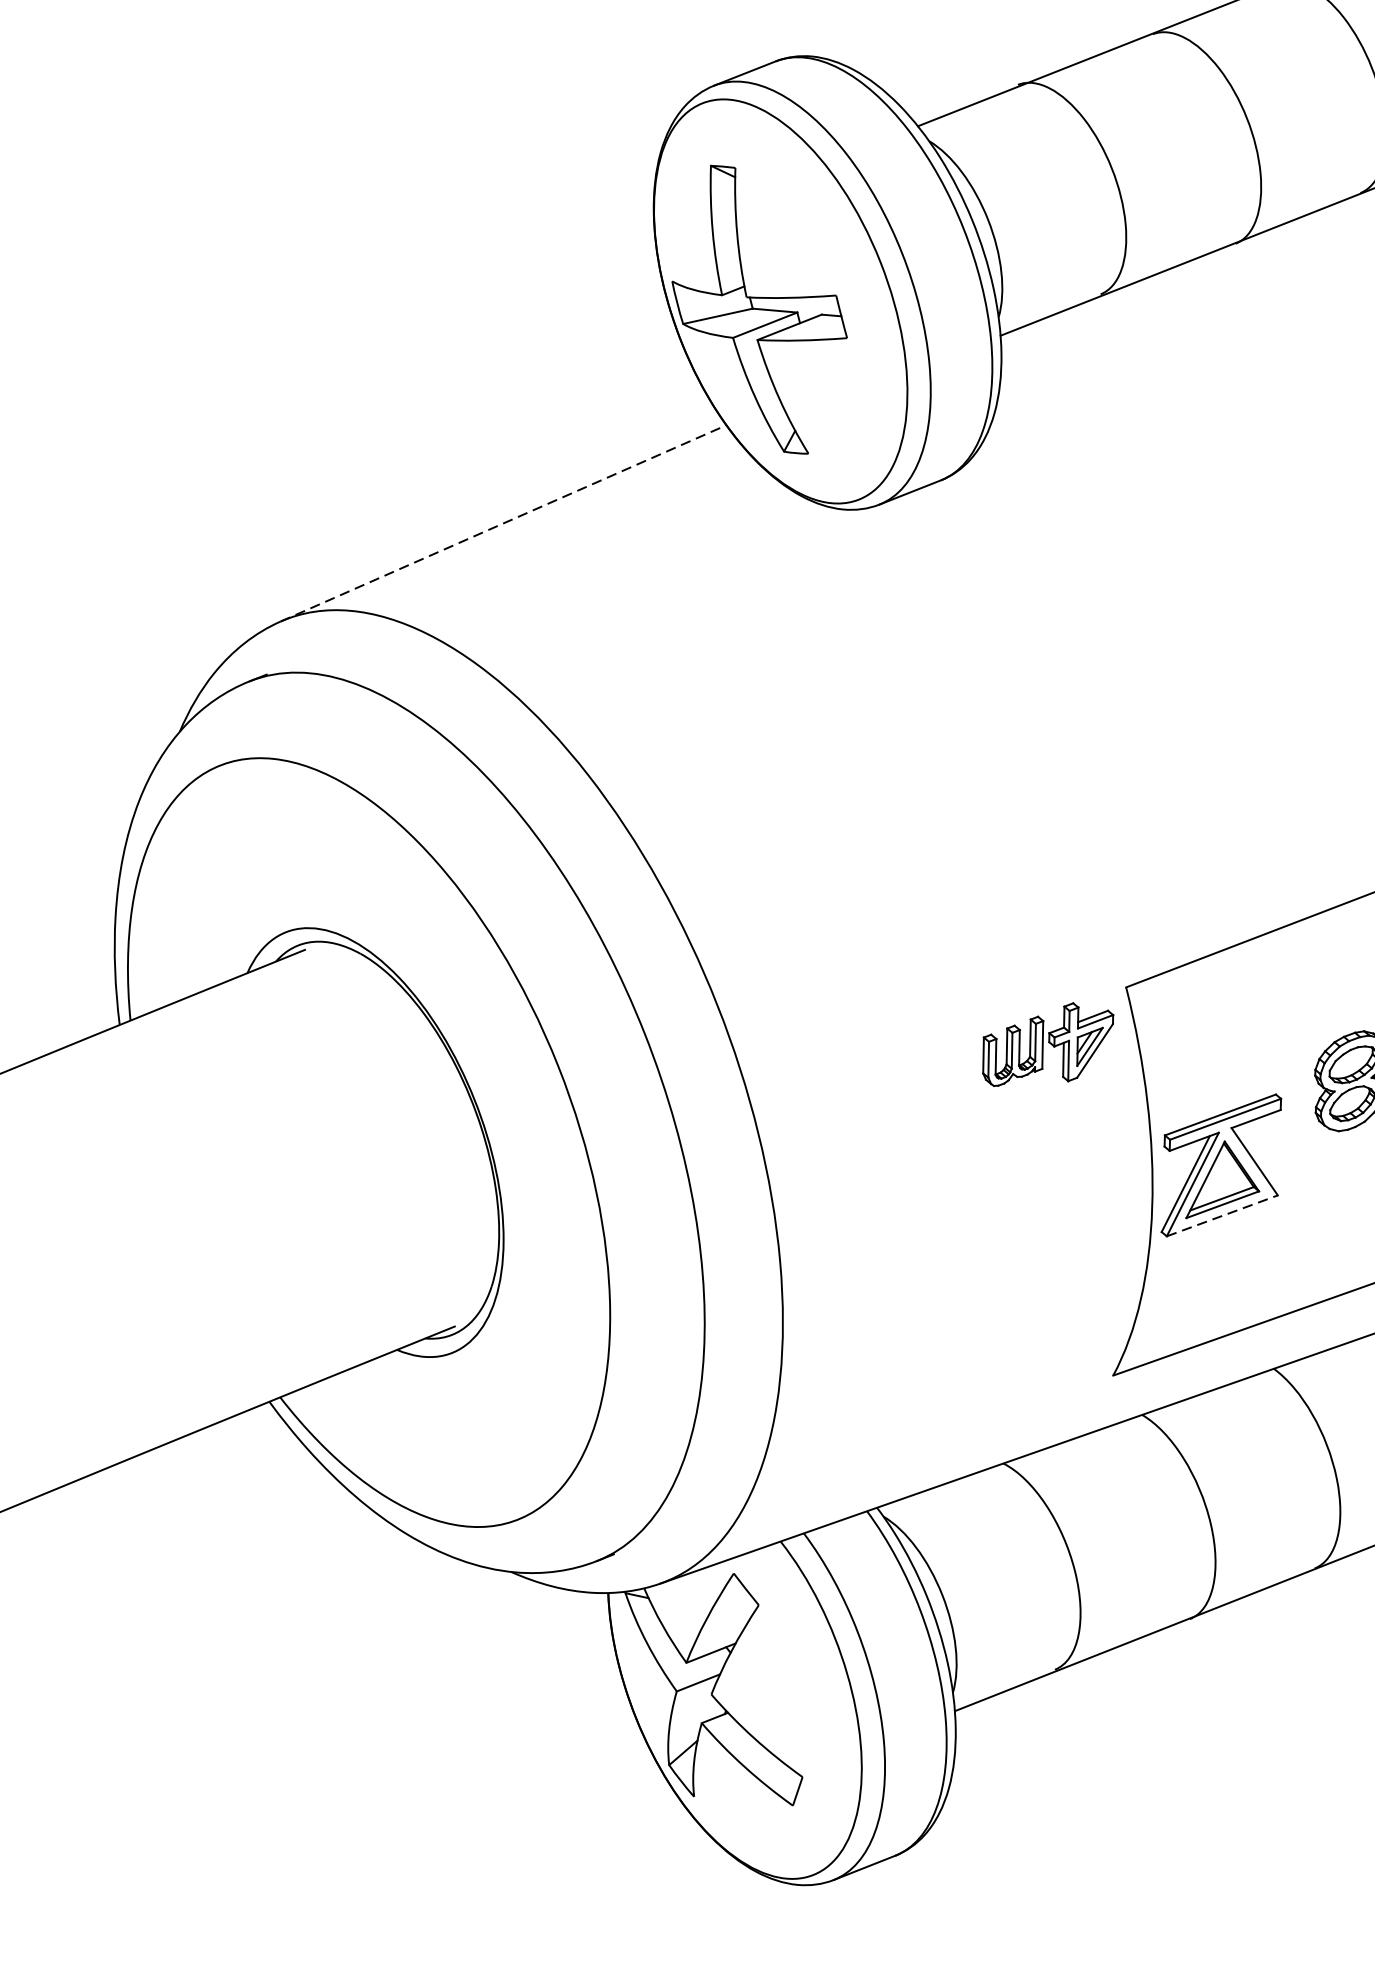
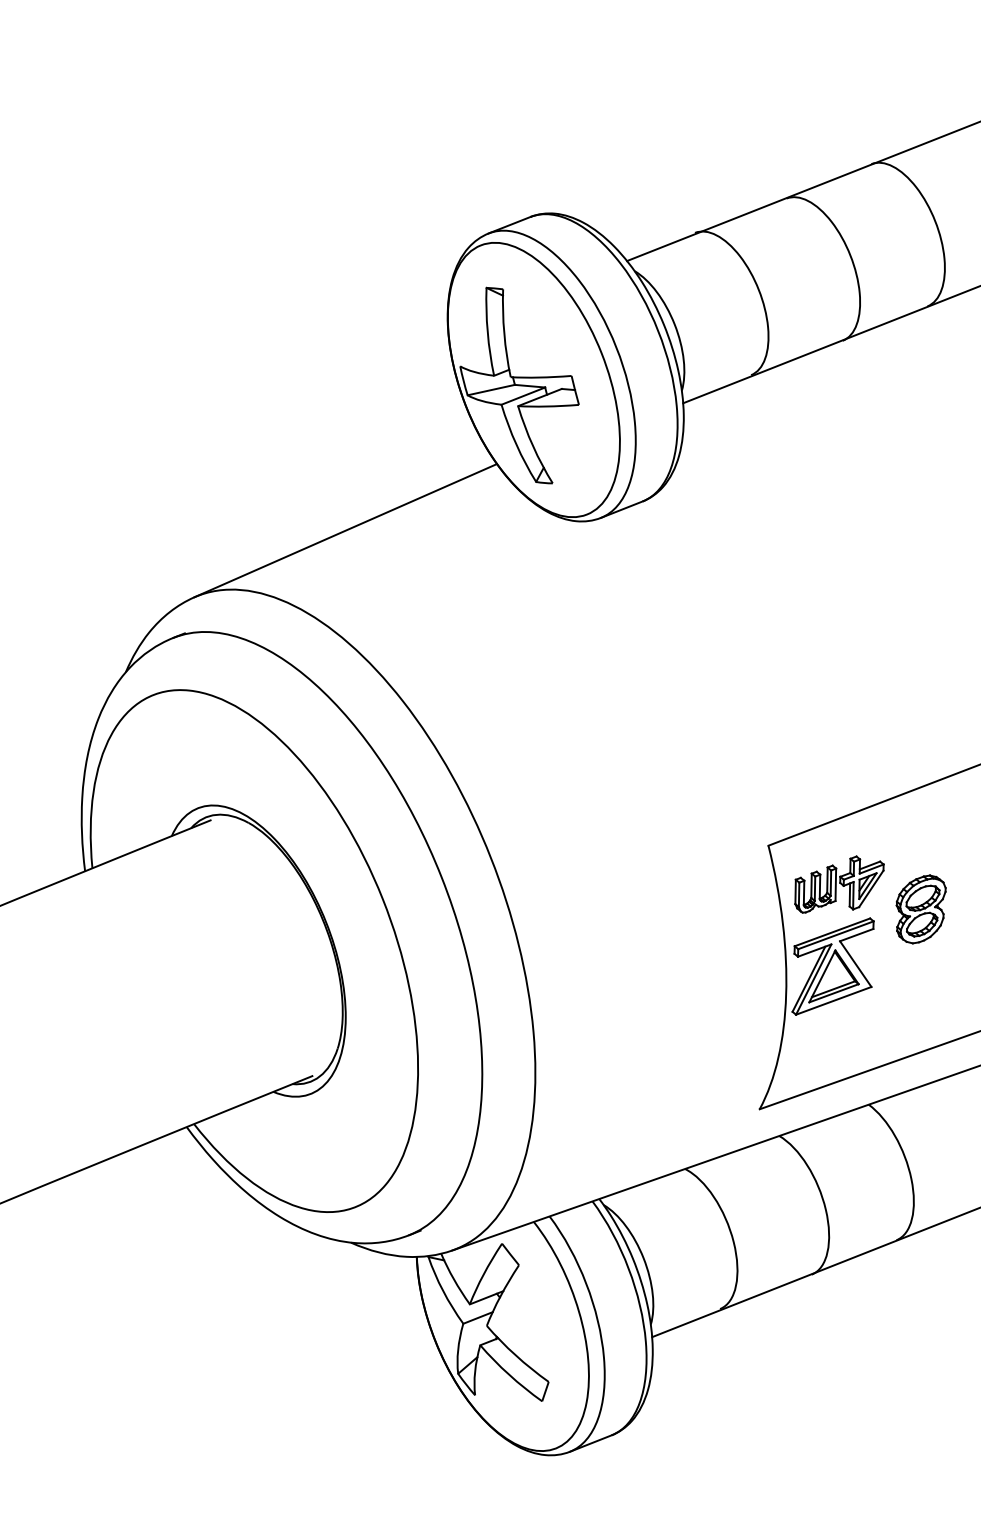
line: (504, 523) -> (346, 530), dashed -> solid
part: (1048, 1044) -> (839, 884), moved
line: (1223, 1215) -> (834, 1000), dashed -> solid

